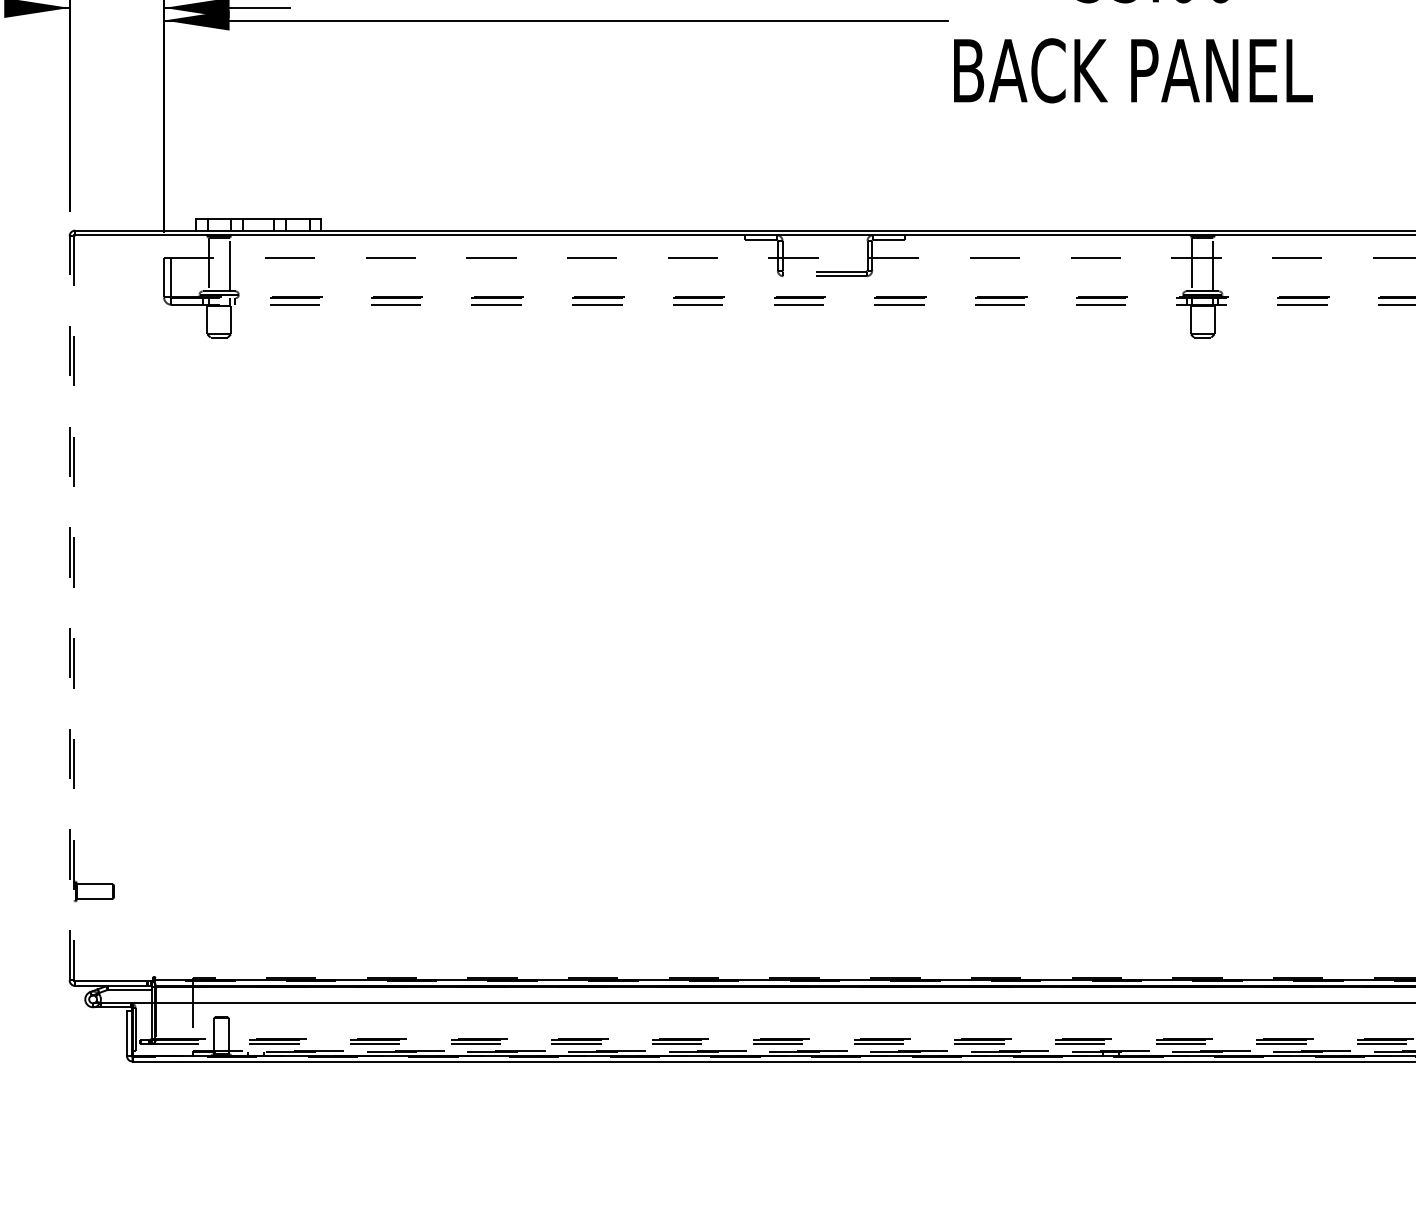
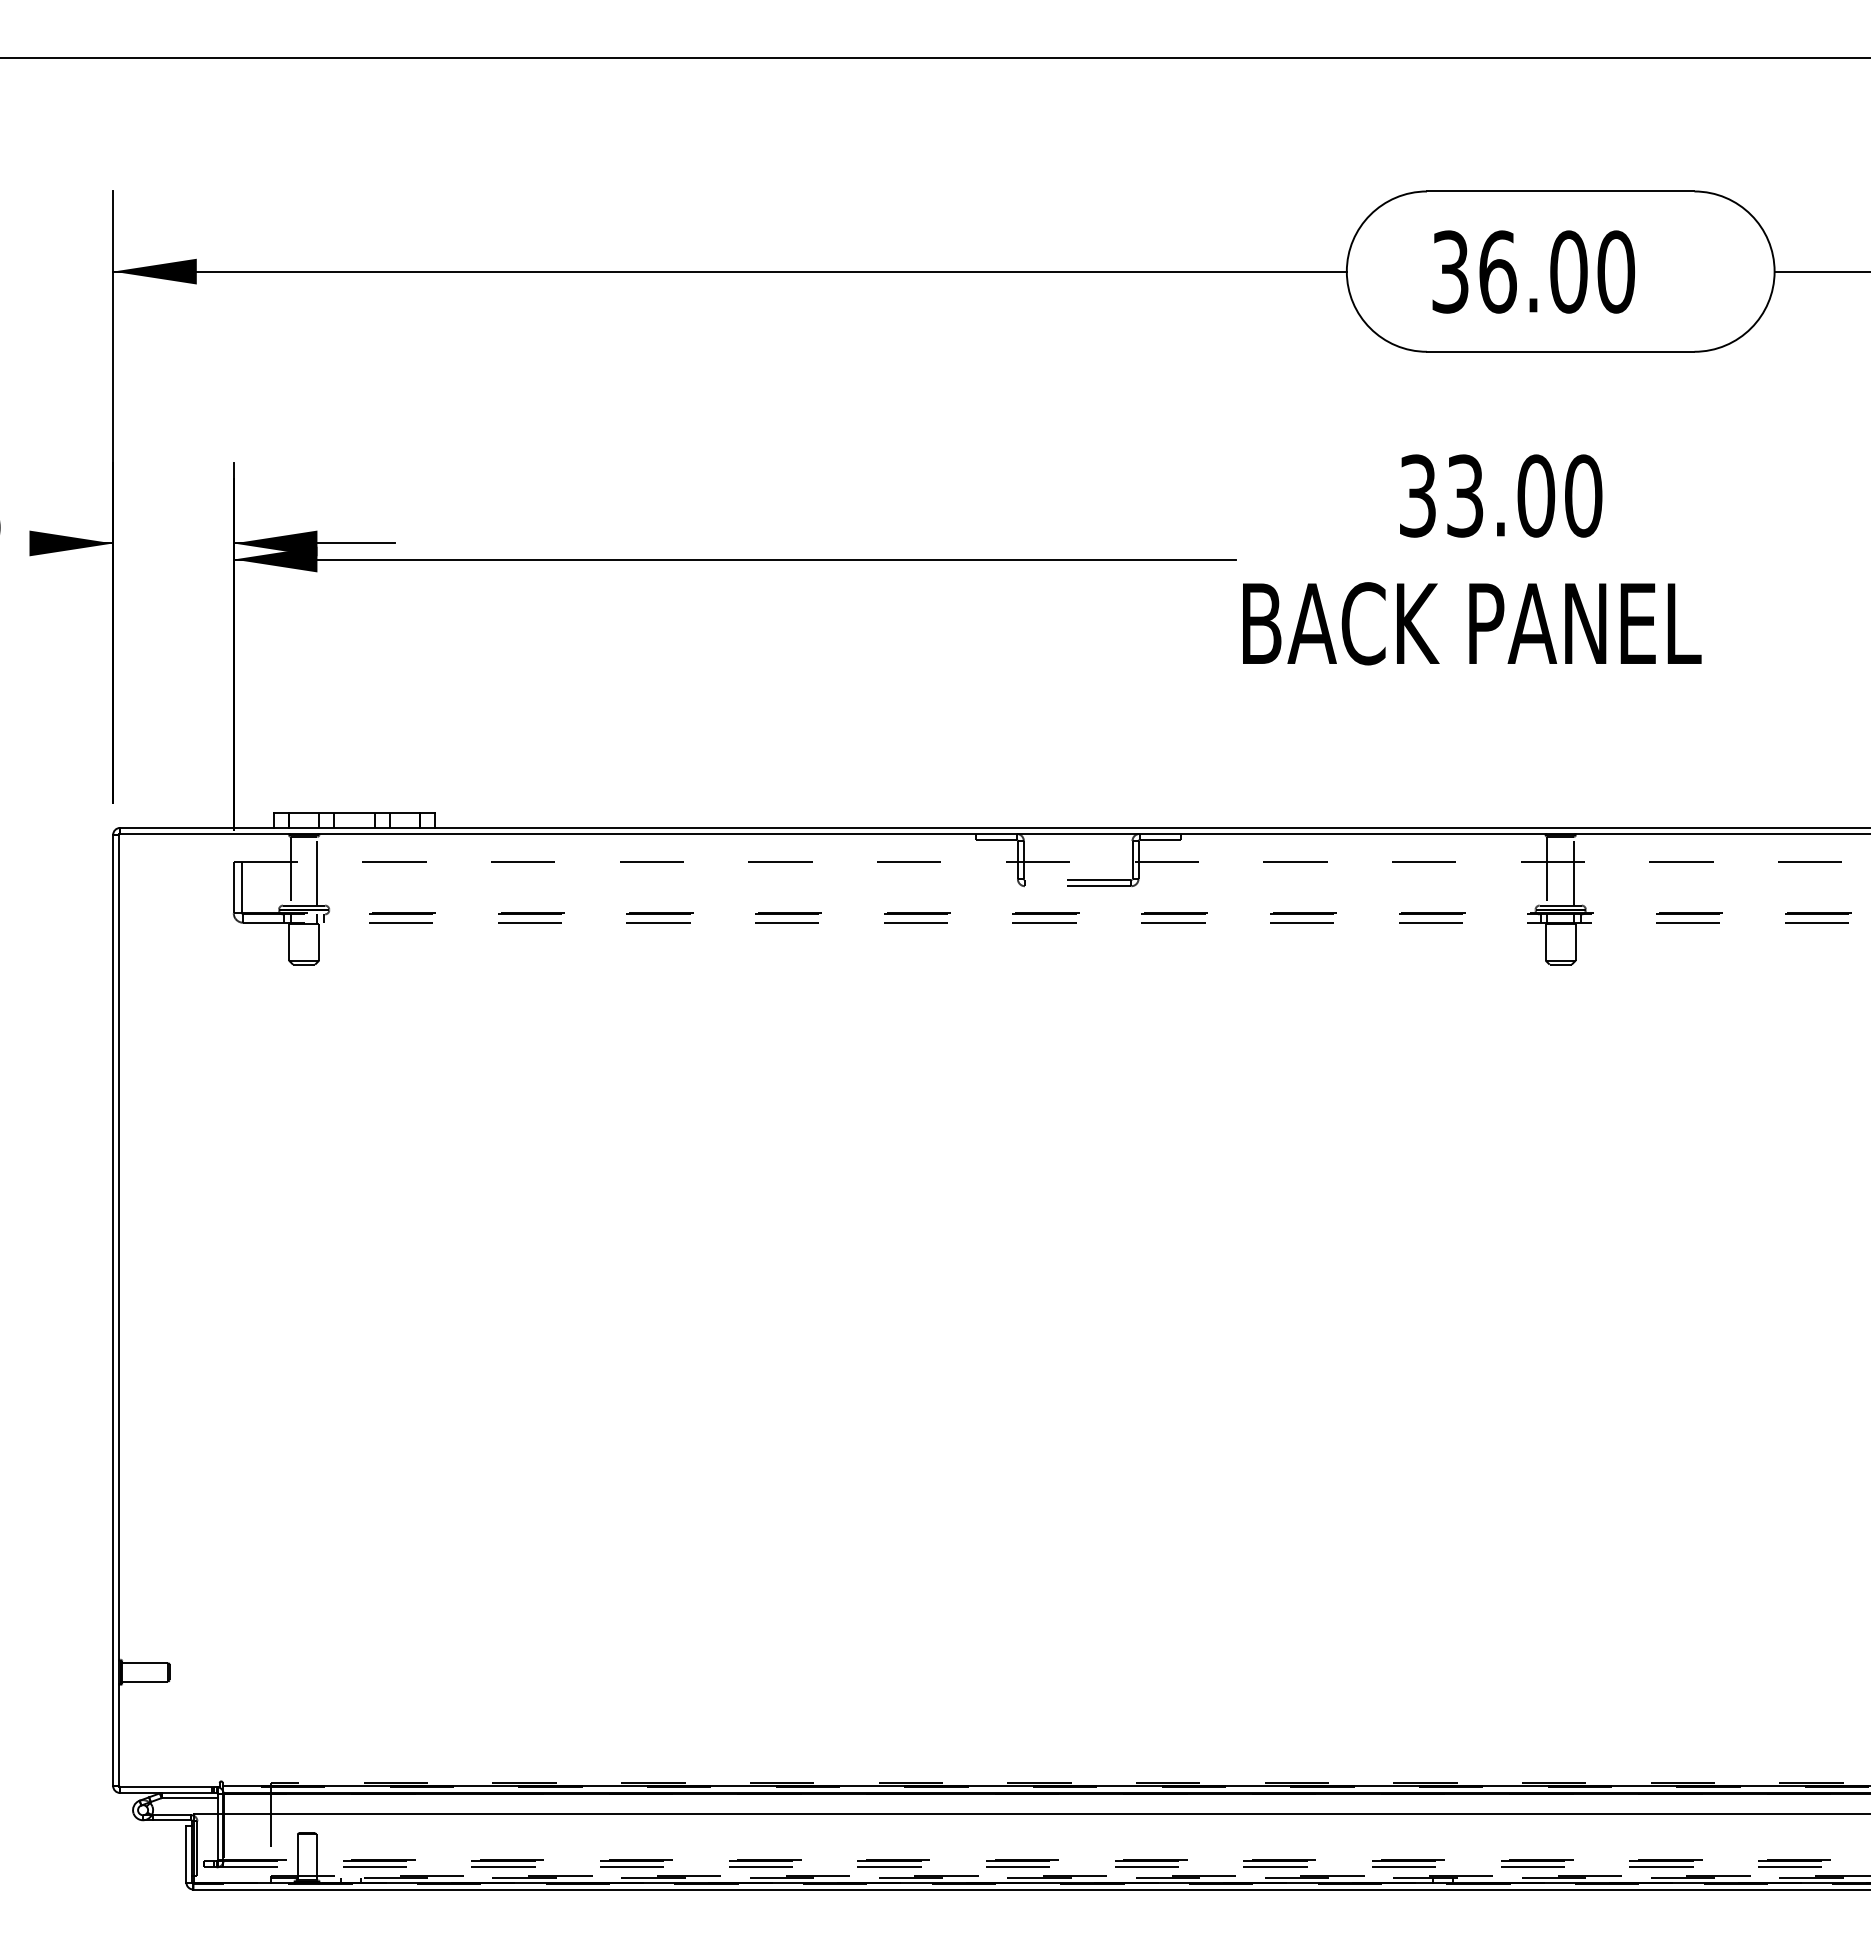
line: (69, 607) -> (113, 1309), dashed -> solid
line: (74, 608) -> (119, 1310), dashed -> solid

